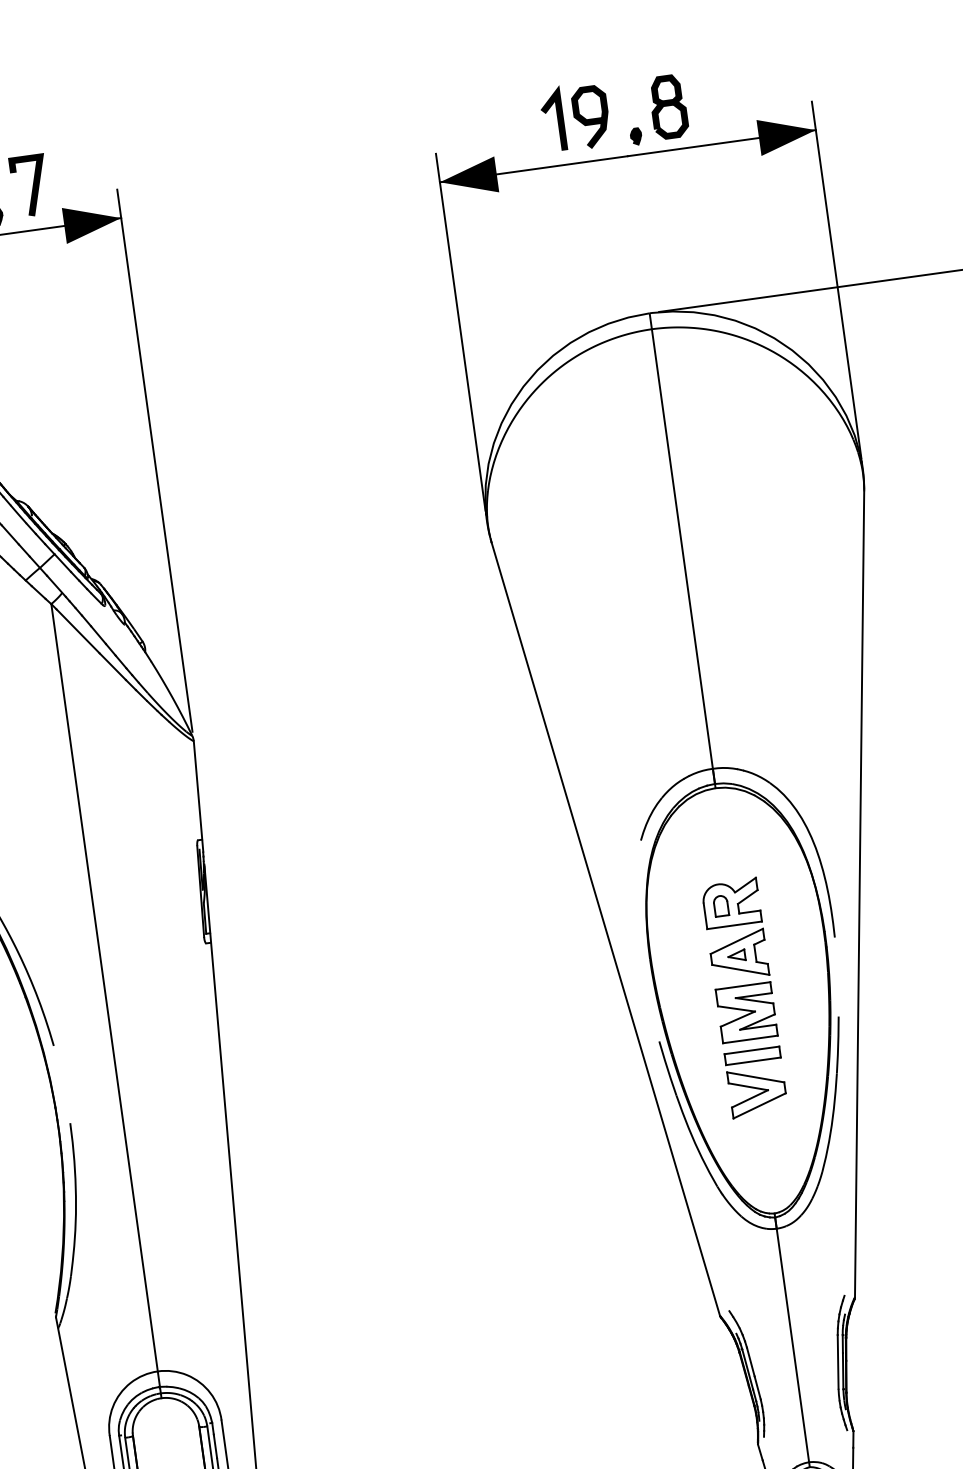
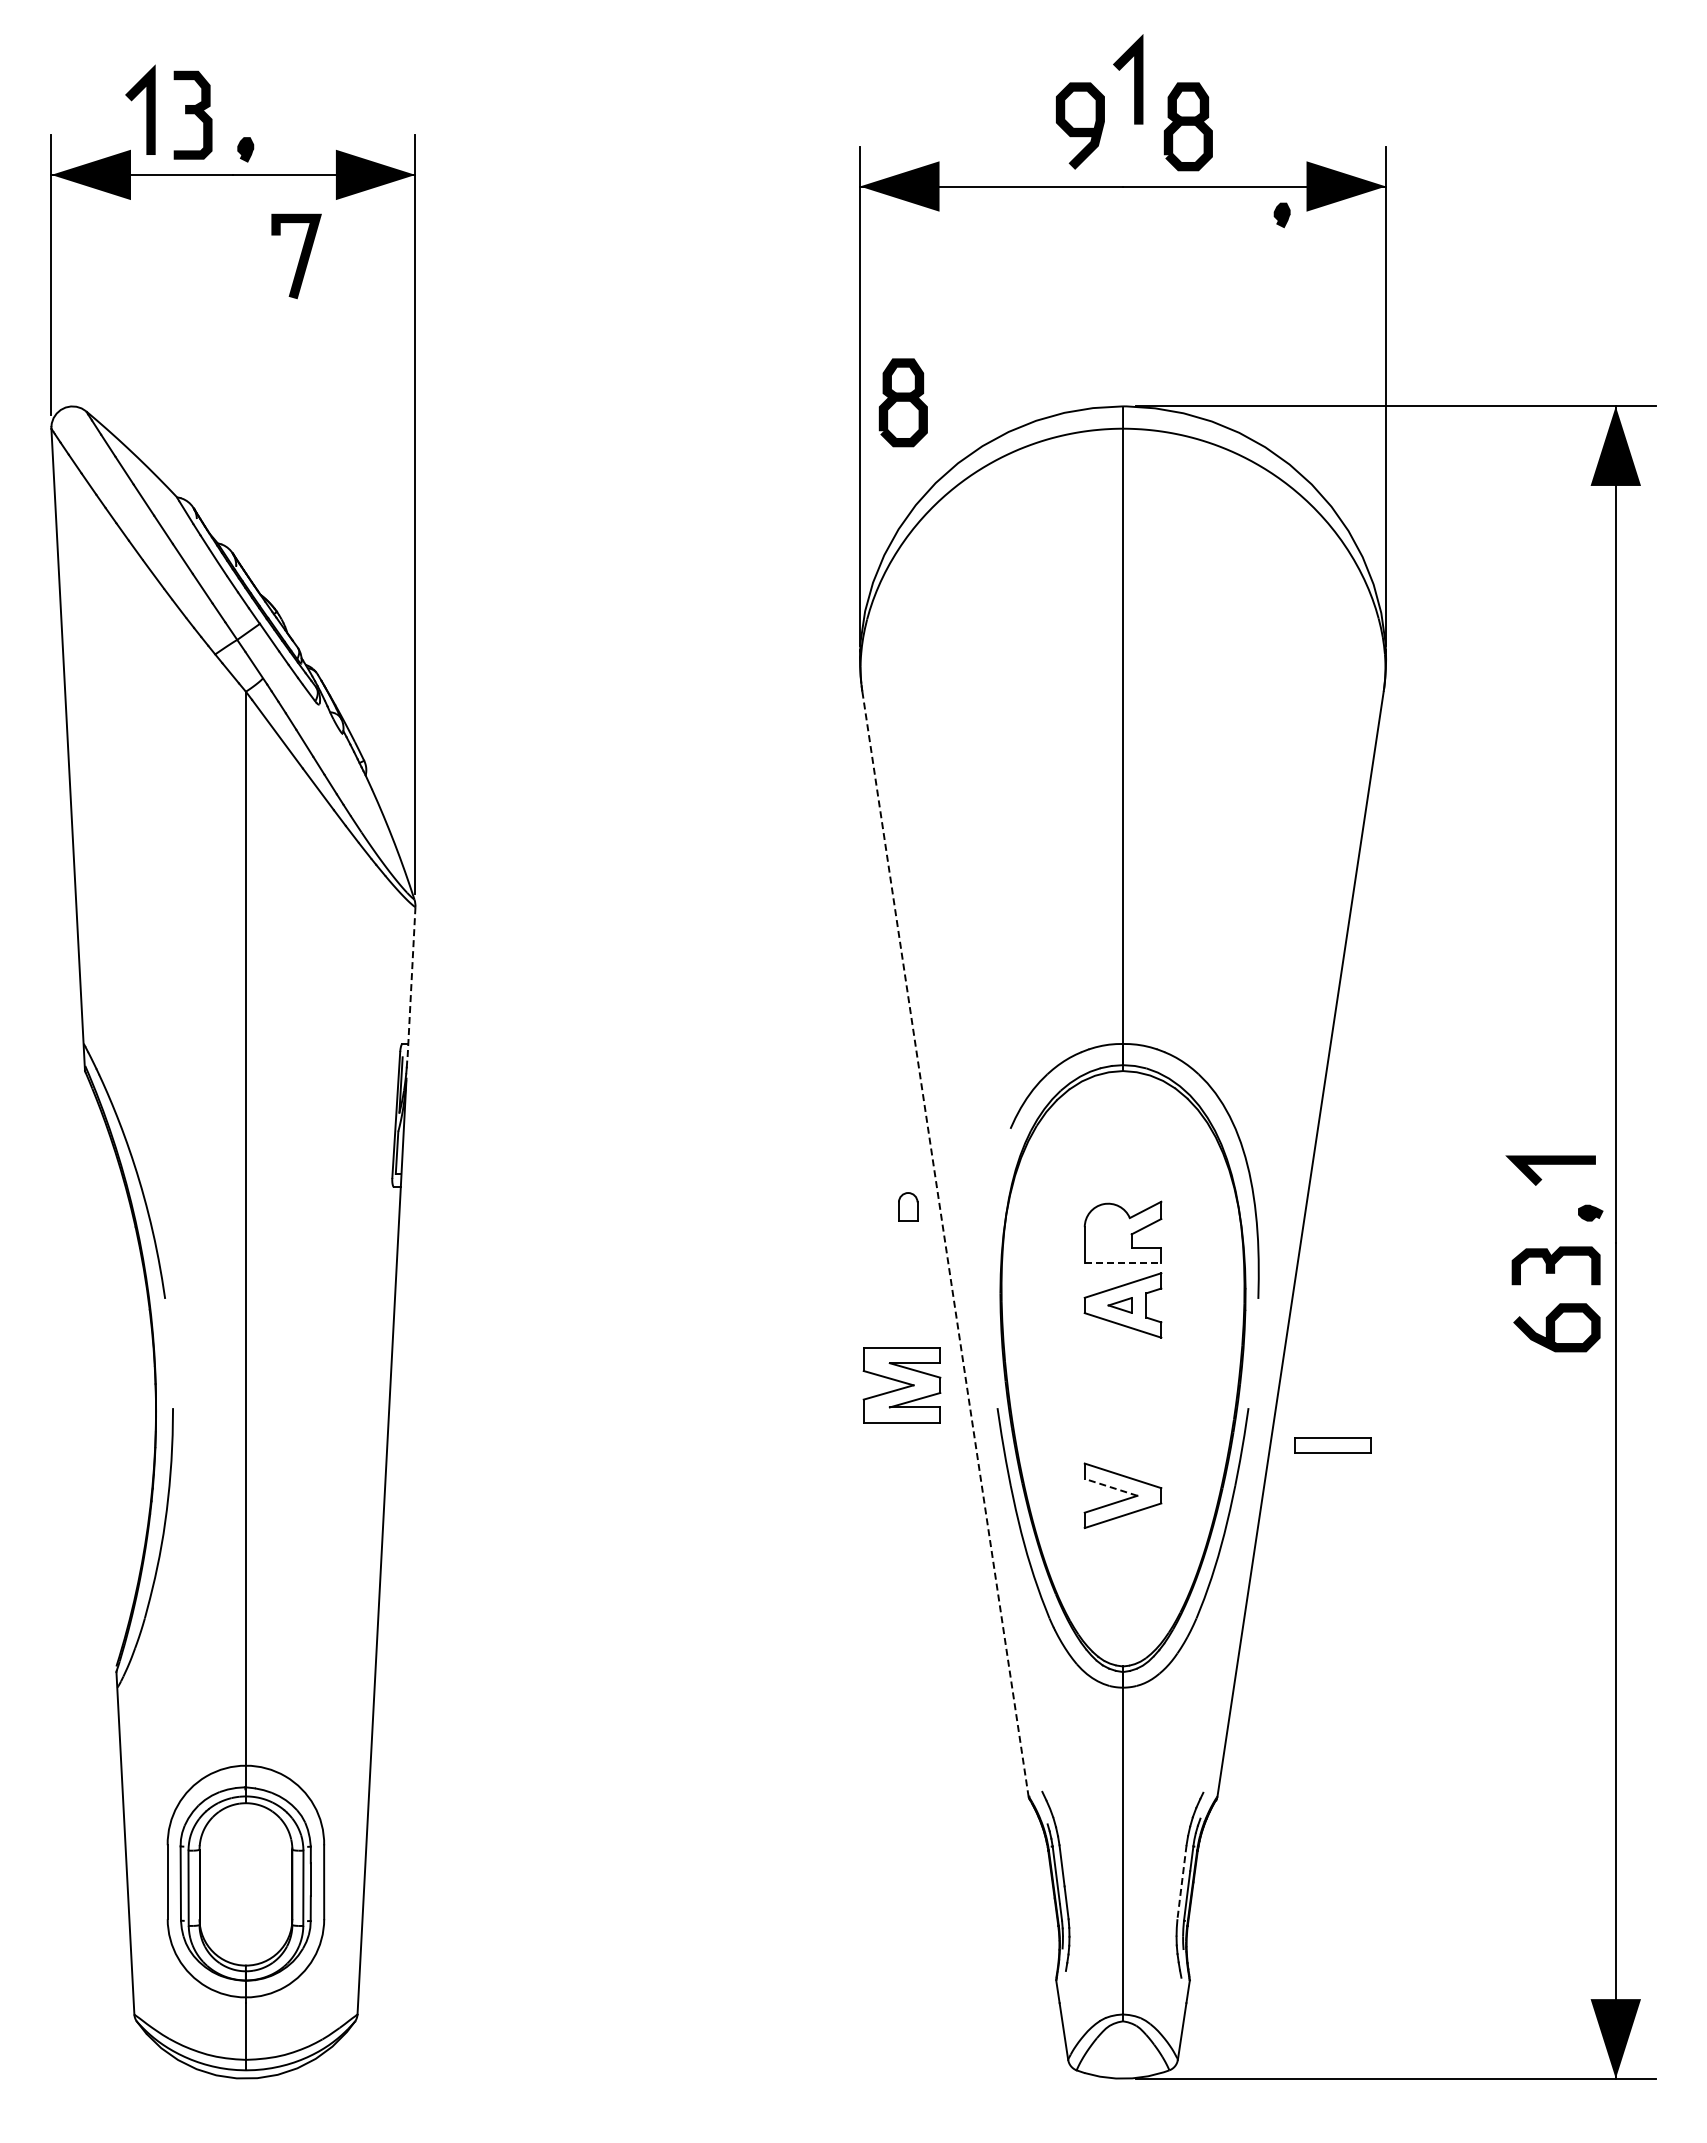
line: (557, 118) -> (1134, 79), moved
part: (635, 136) -> (1281, 215), moved
line: (32, 186) -> (299, 257), moved
part: (491, 332) -> (902, 402), added
line: (198, 796) -> (411, 984), solid -> dashed
part: (721, 905) -> (908, 1206), moved
line: (734, 925) -> (1123, 1263), solid -> dashed
line: (605, 929) -> (945, 1244), solid -> dashed
part: (746, 1012) -> (901, 1385), moved
part: (752, 1055) -> (1332, 1445), moved
line: (748, 1086) -> (1111, 1487), solid -> dashed
line: (837, 1362) -> (1181, 1882), solid -> dashed

